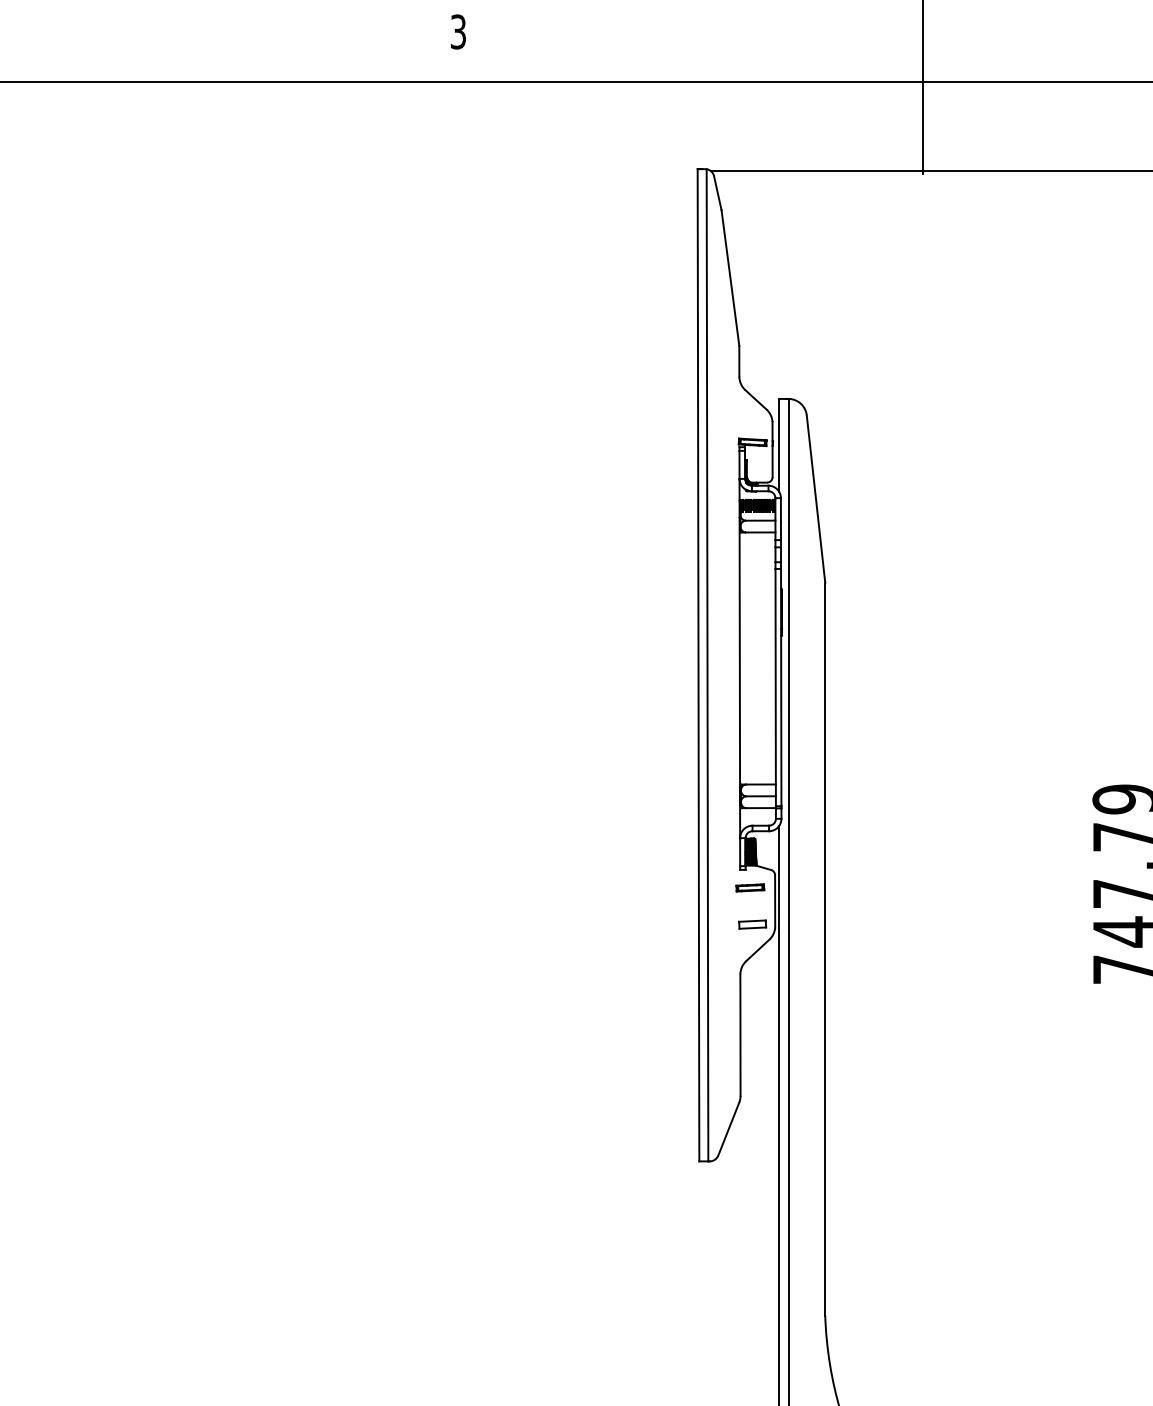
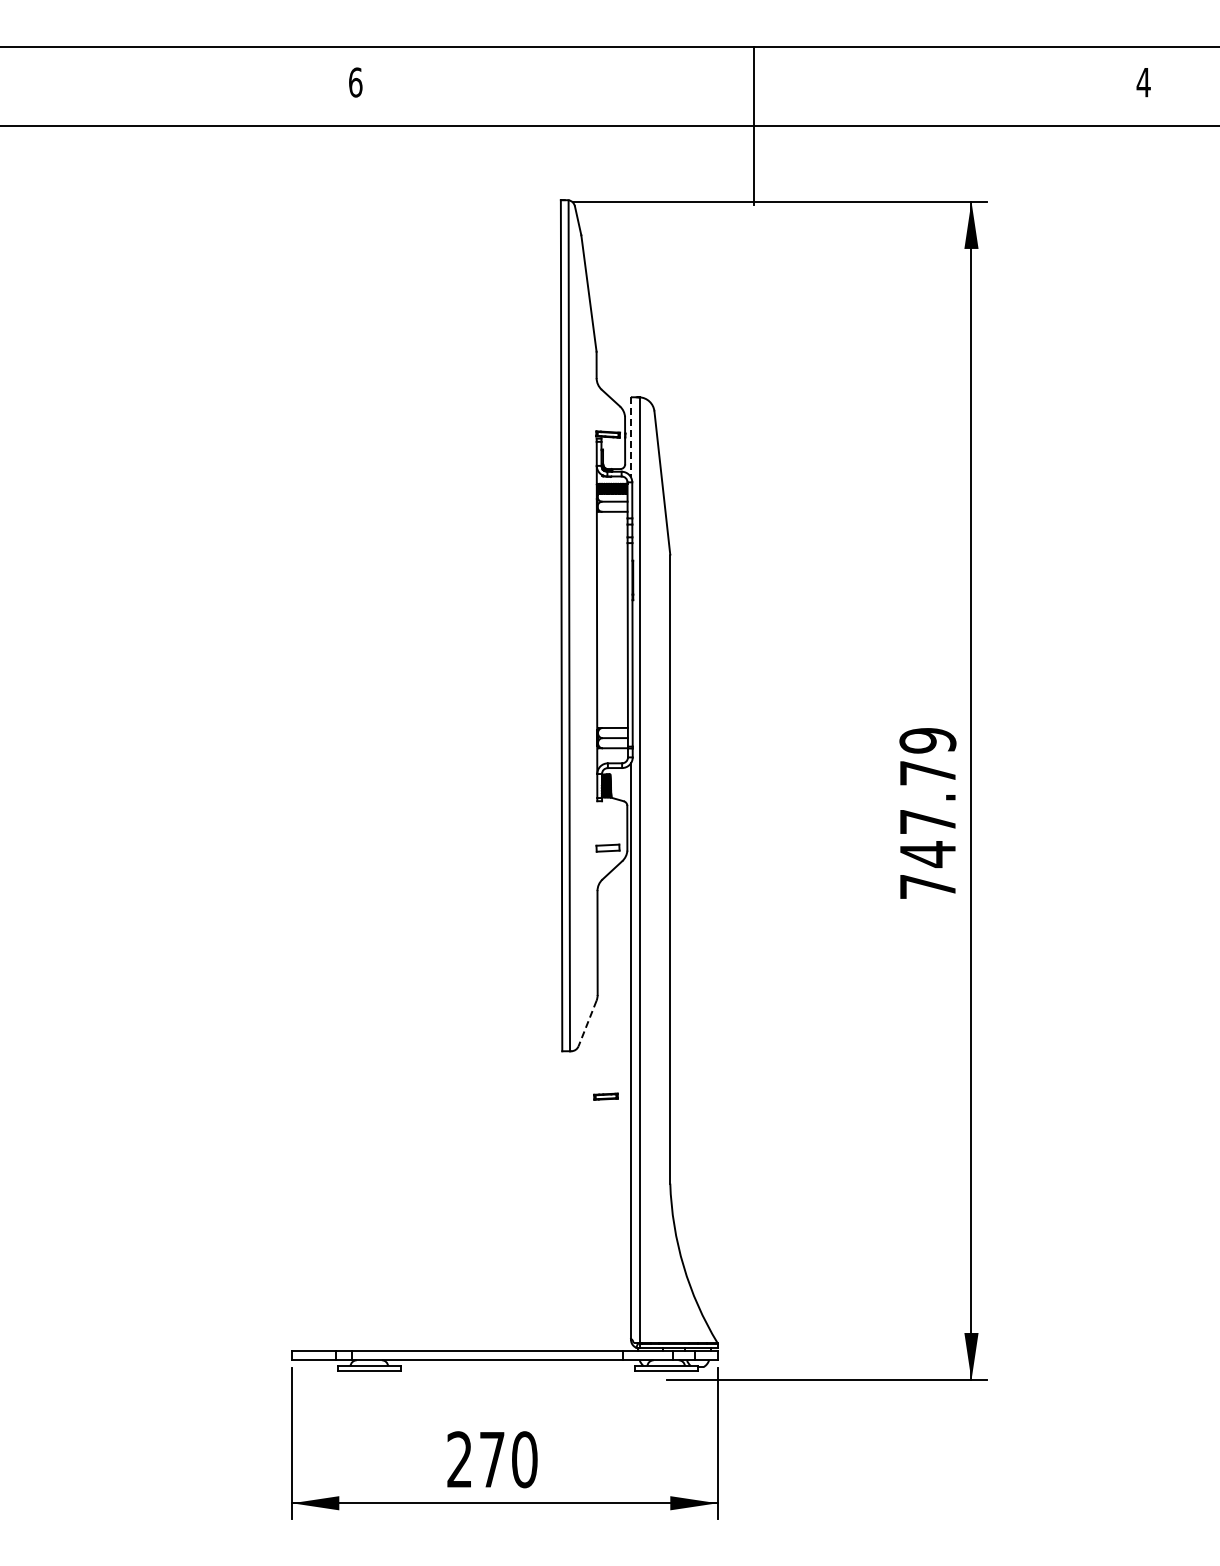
text: (458, 31) -> (355, 82), 3 -> 6
line: (780, 445) -> (631, 437), solid -> dashed
part: (749, 887) -> (605, 1096), moved
line: (728, 1130) -> (587, 1024), solid -> dashed

